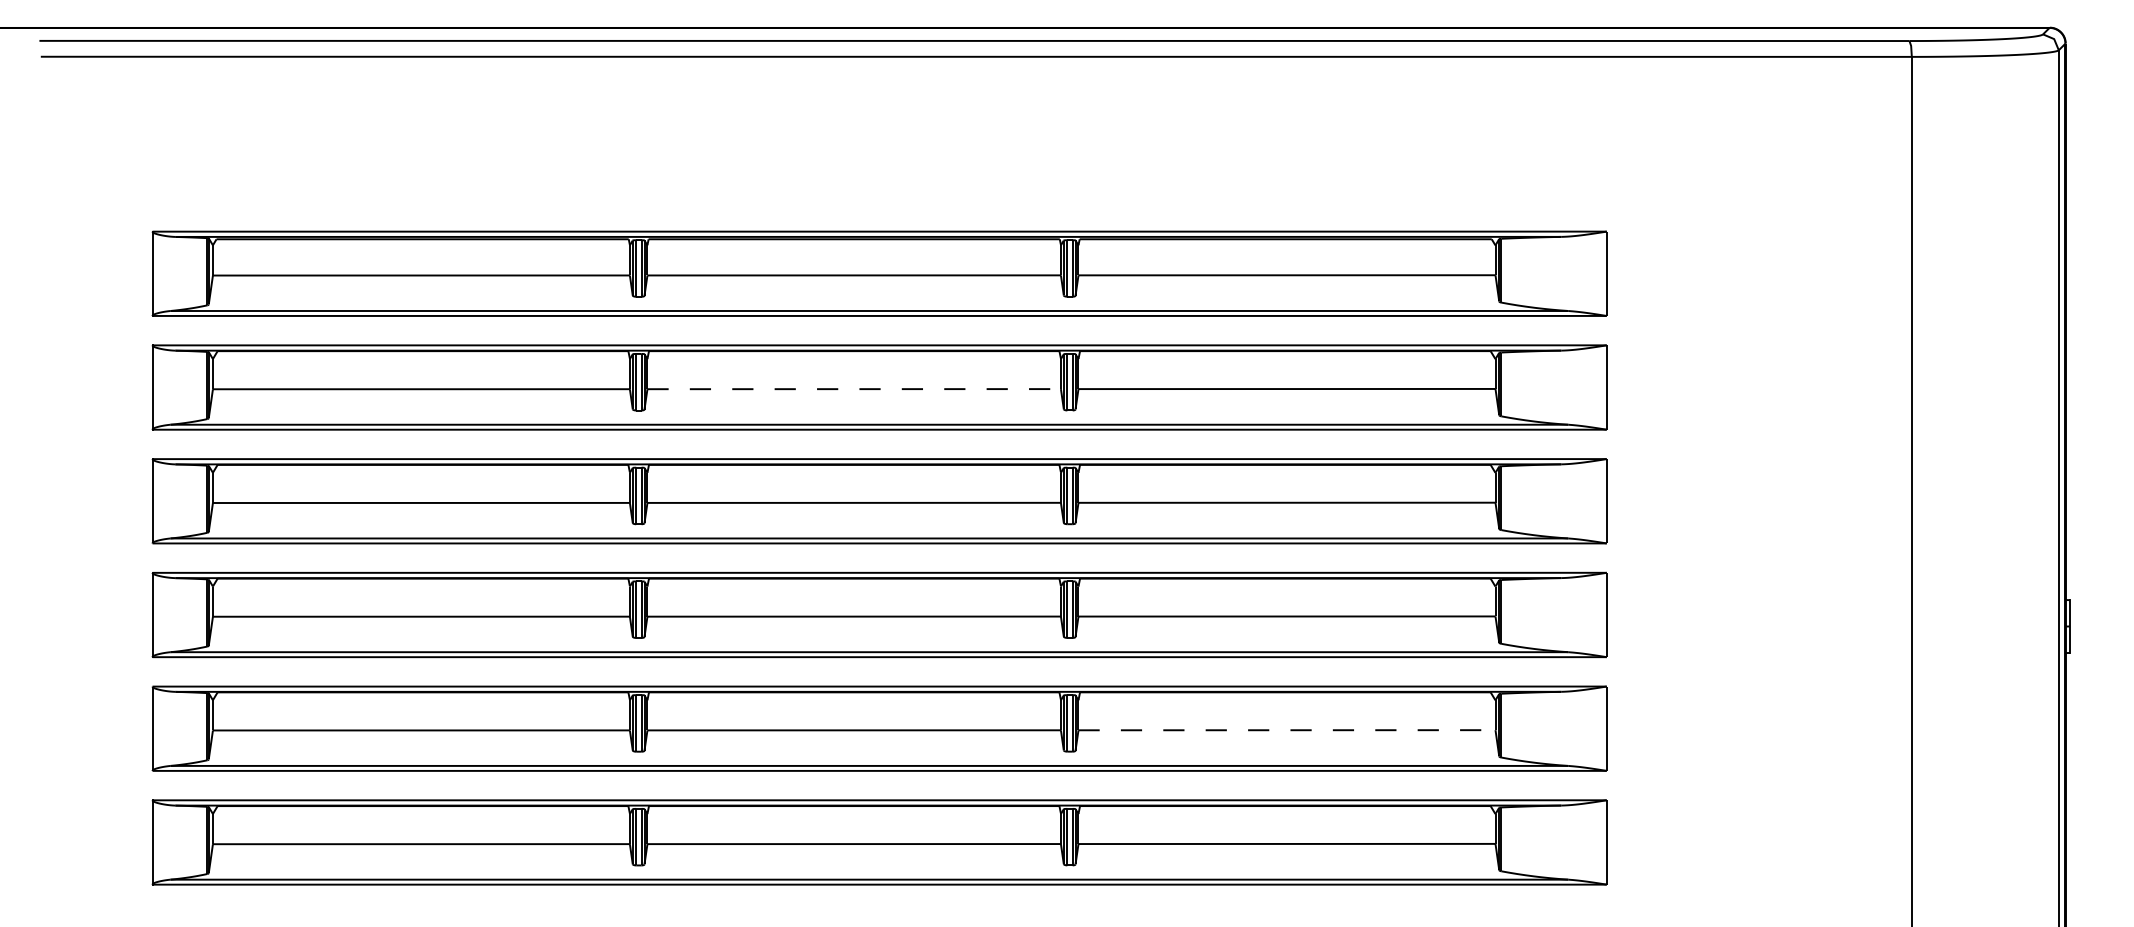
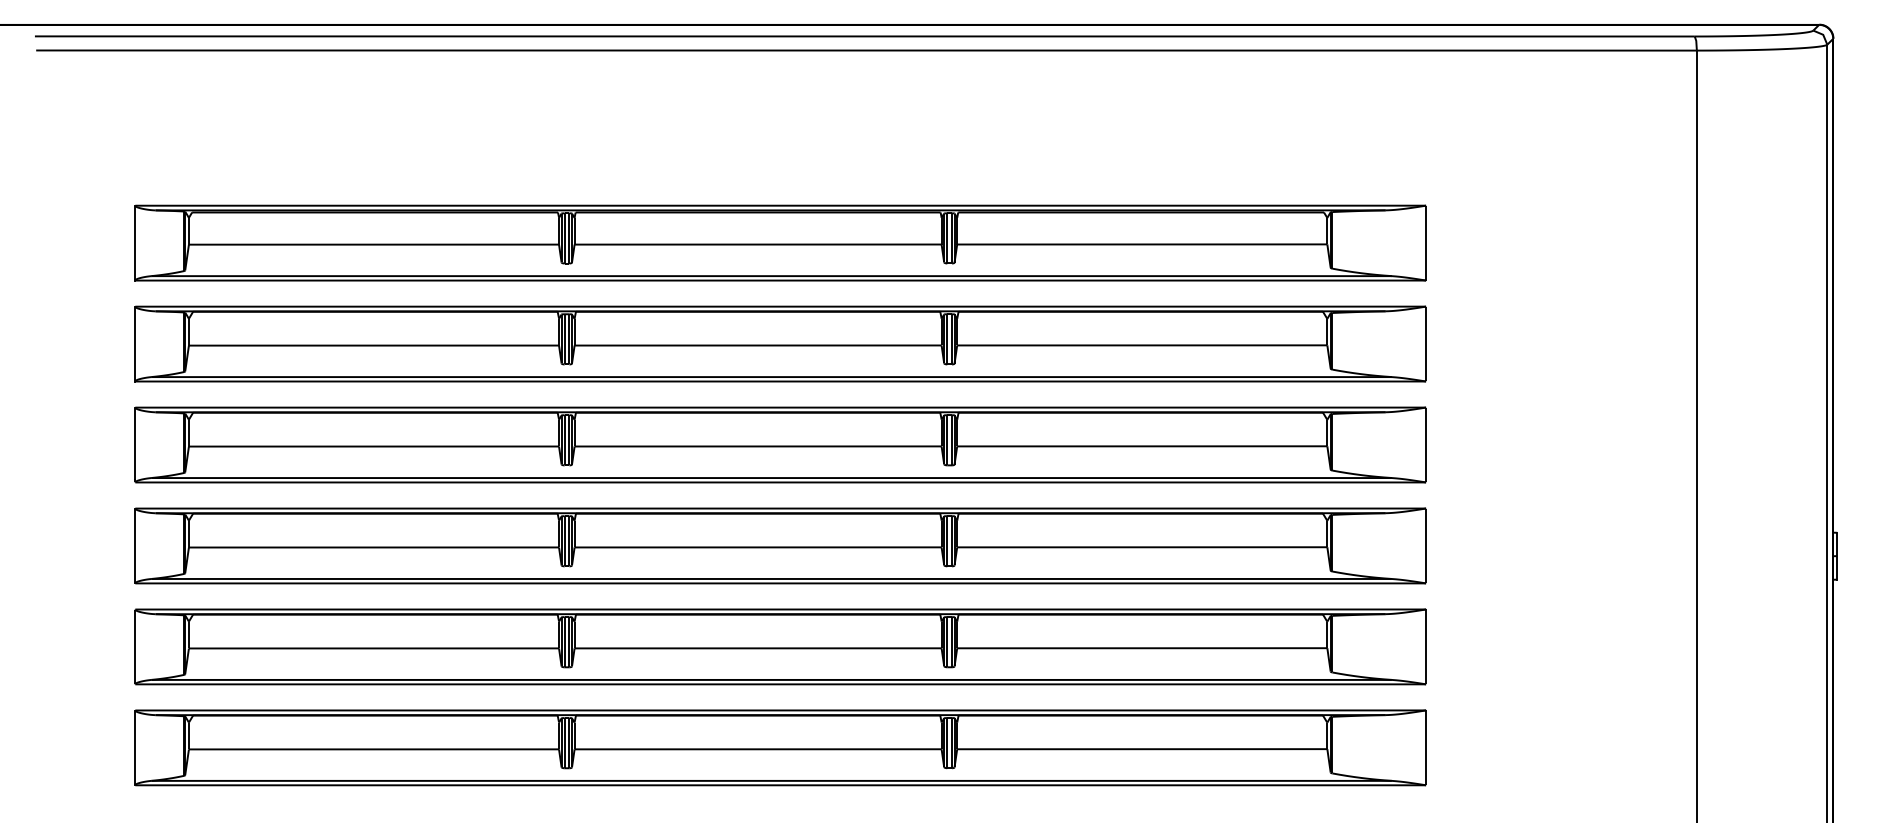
line: (854, 389) -> (758, 345), dashed -> solid
line: (1287, 730) -> (1142, 648), dashed -> solid

